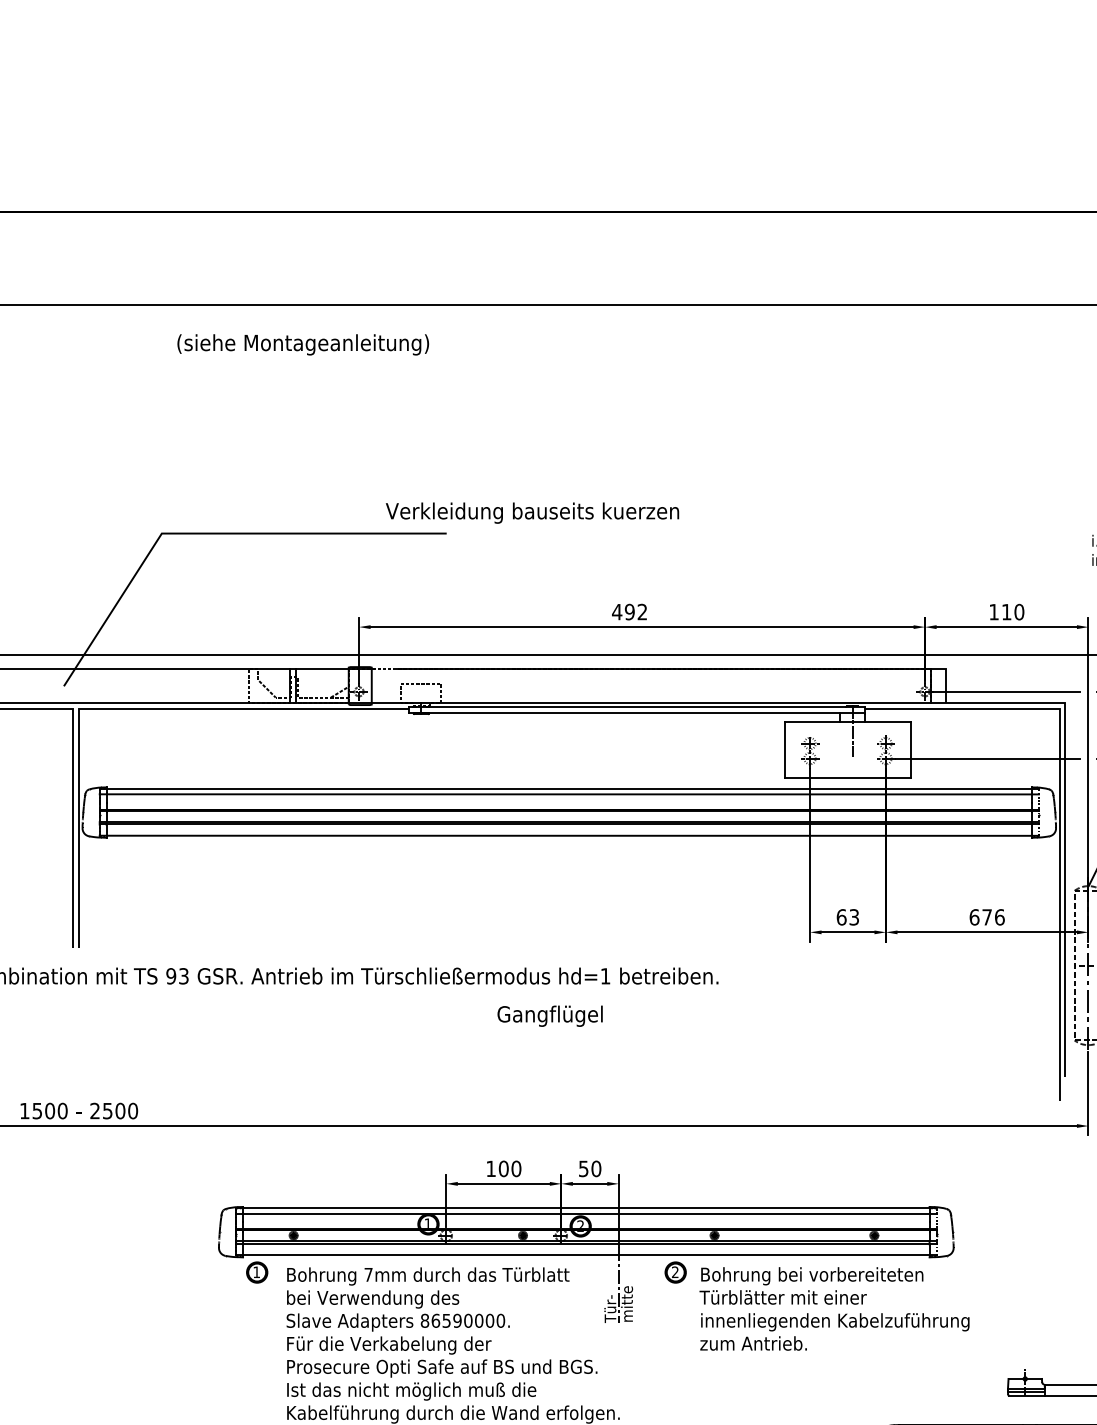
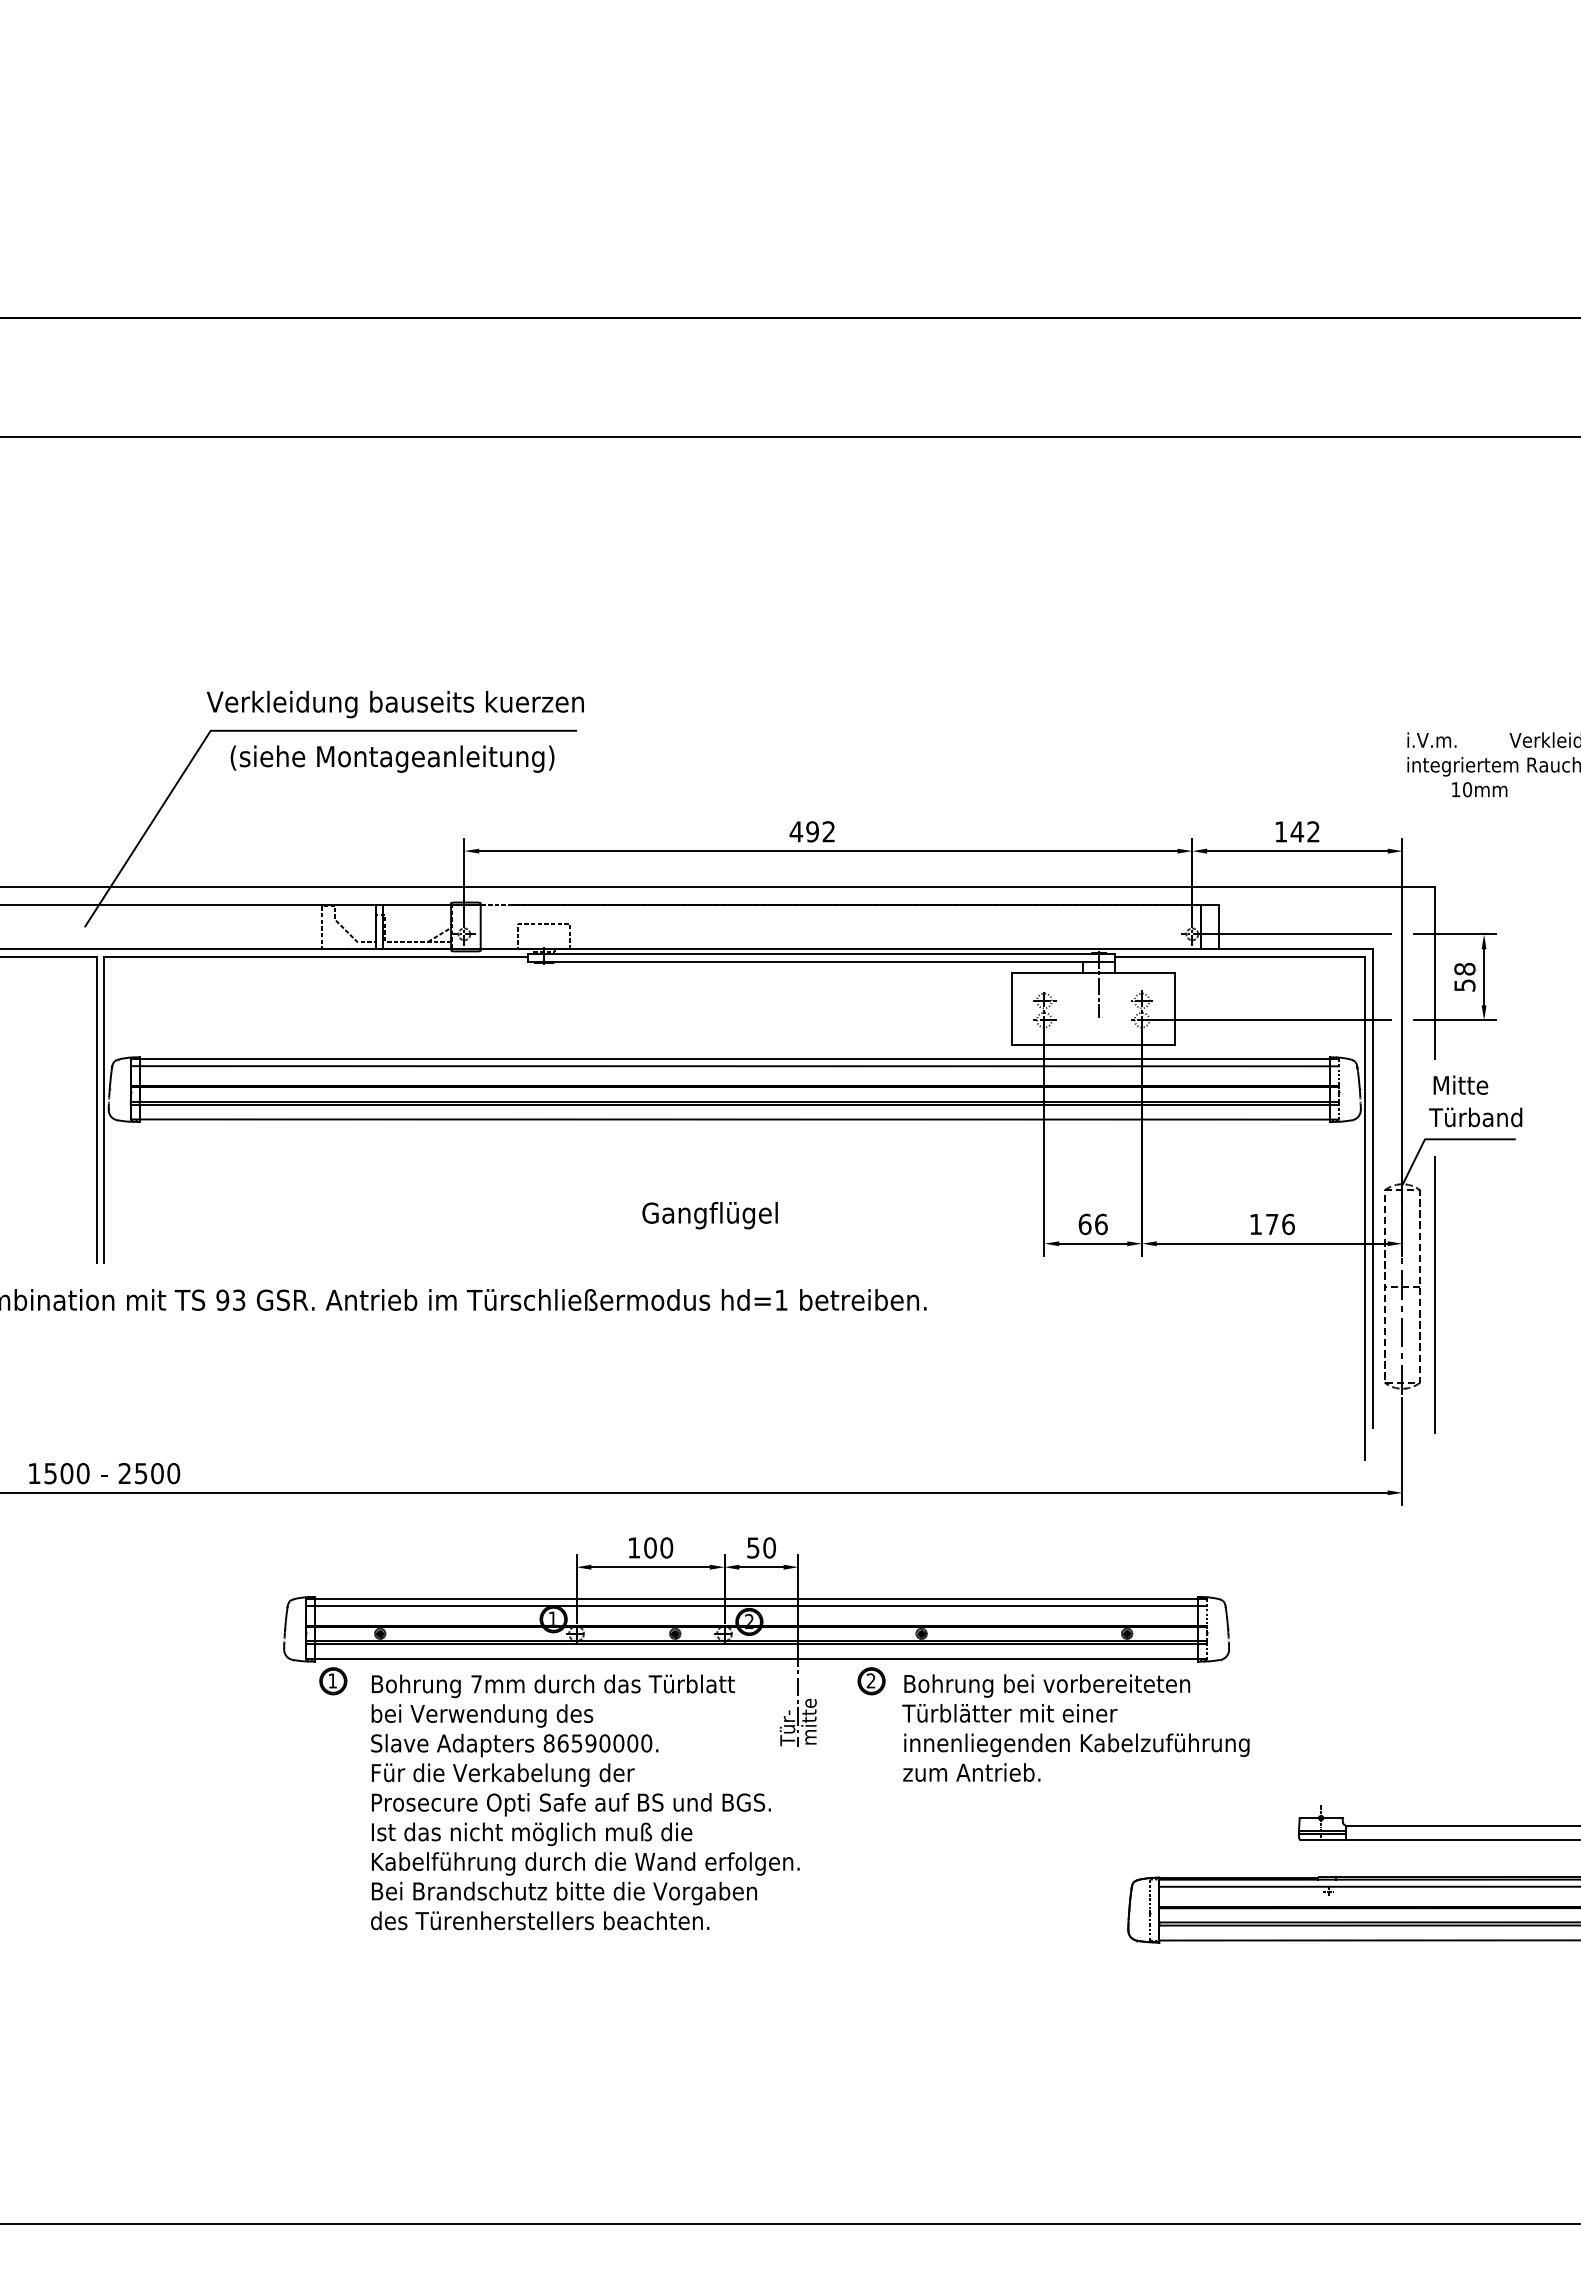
text: (303, 344) -> (392, 758), moved
text: (532, 513) -> (395, 704), moved
text: (1013, 611) -> (1305, 831), 110 -> 142
text: (854, 917) -> (1101, 1224), 63 -> 66
text: (974, 917) -> (1255, 1224), 676 -> 176
text: (549, 1016) -> (709, 1215), moved

